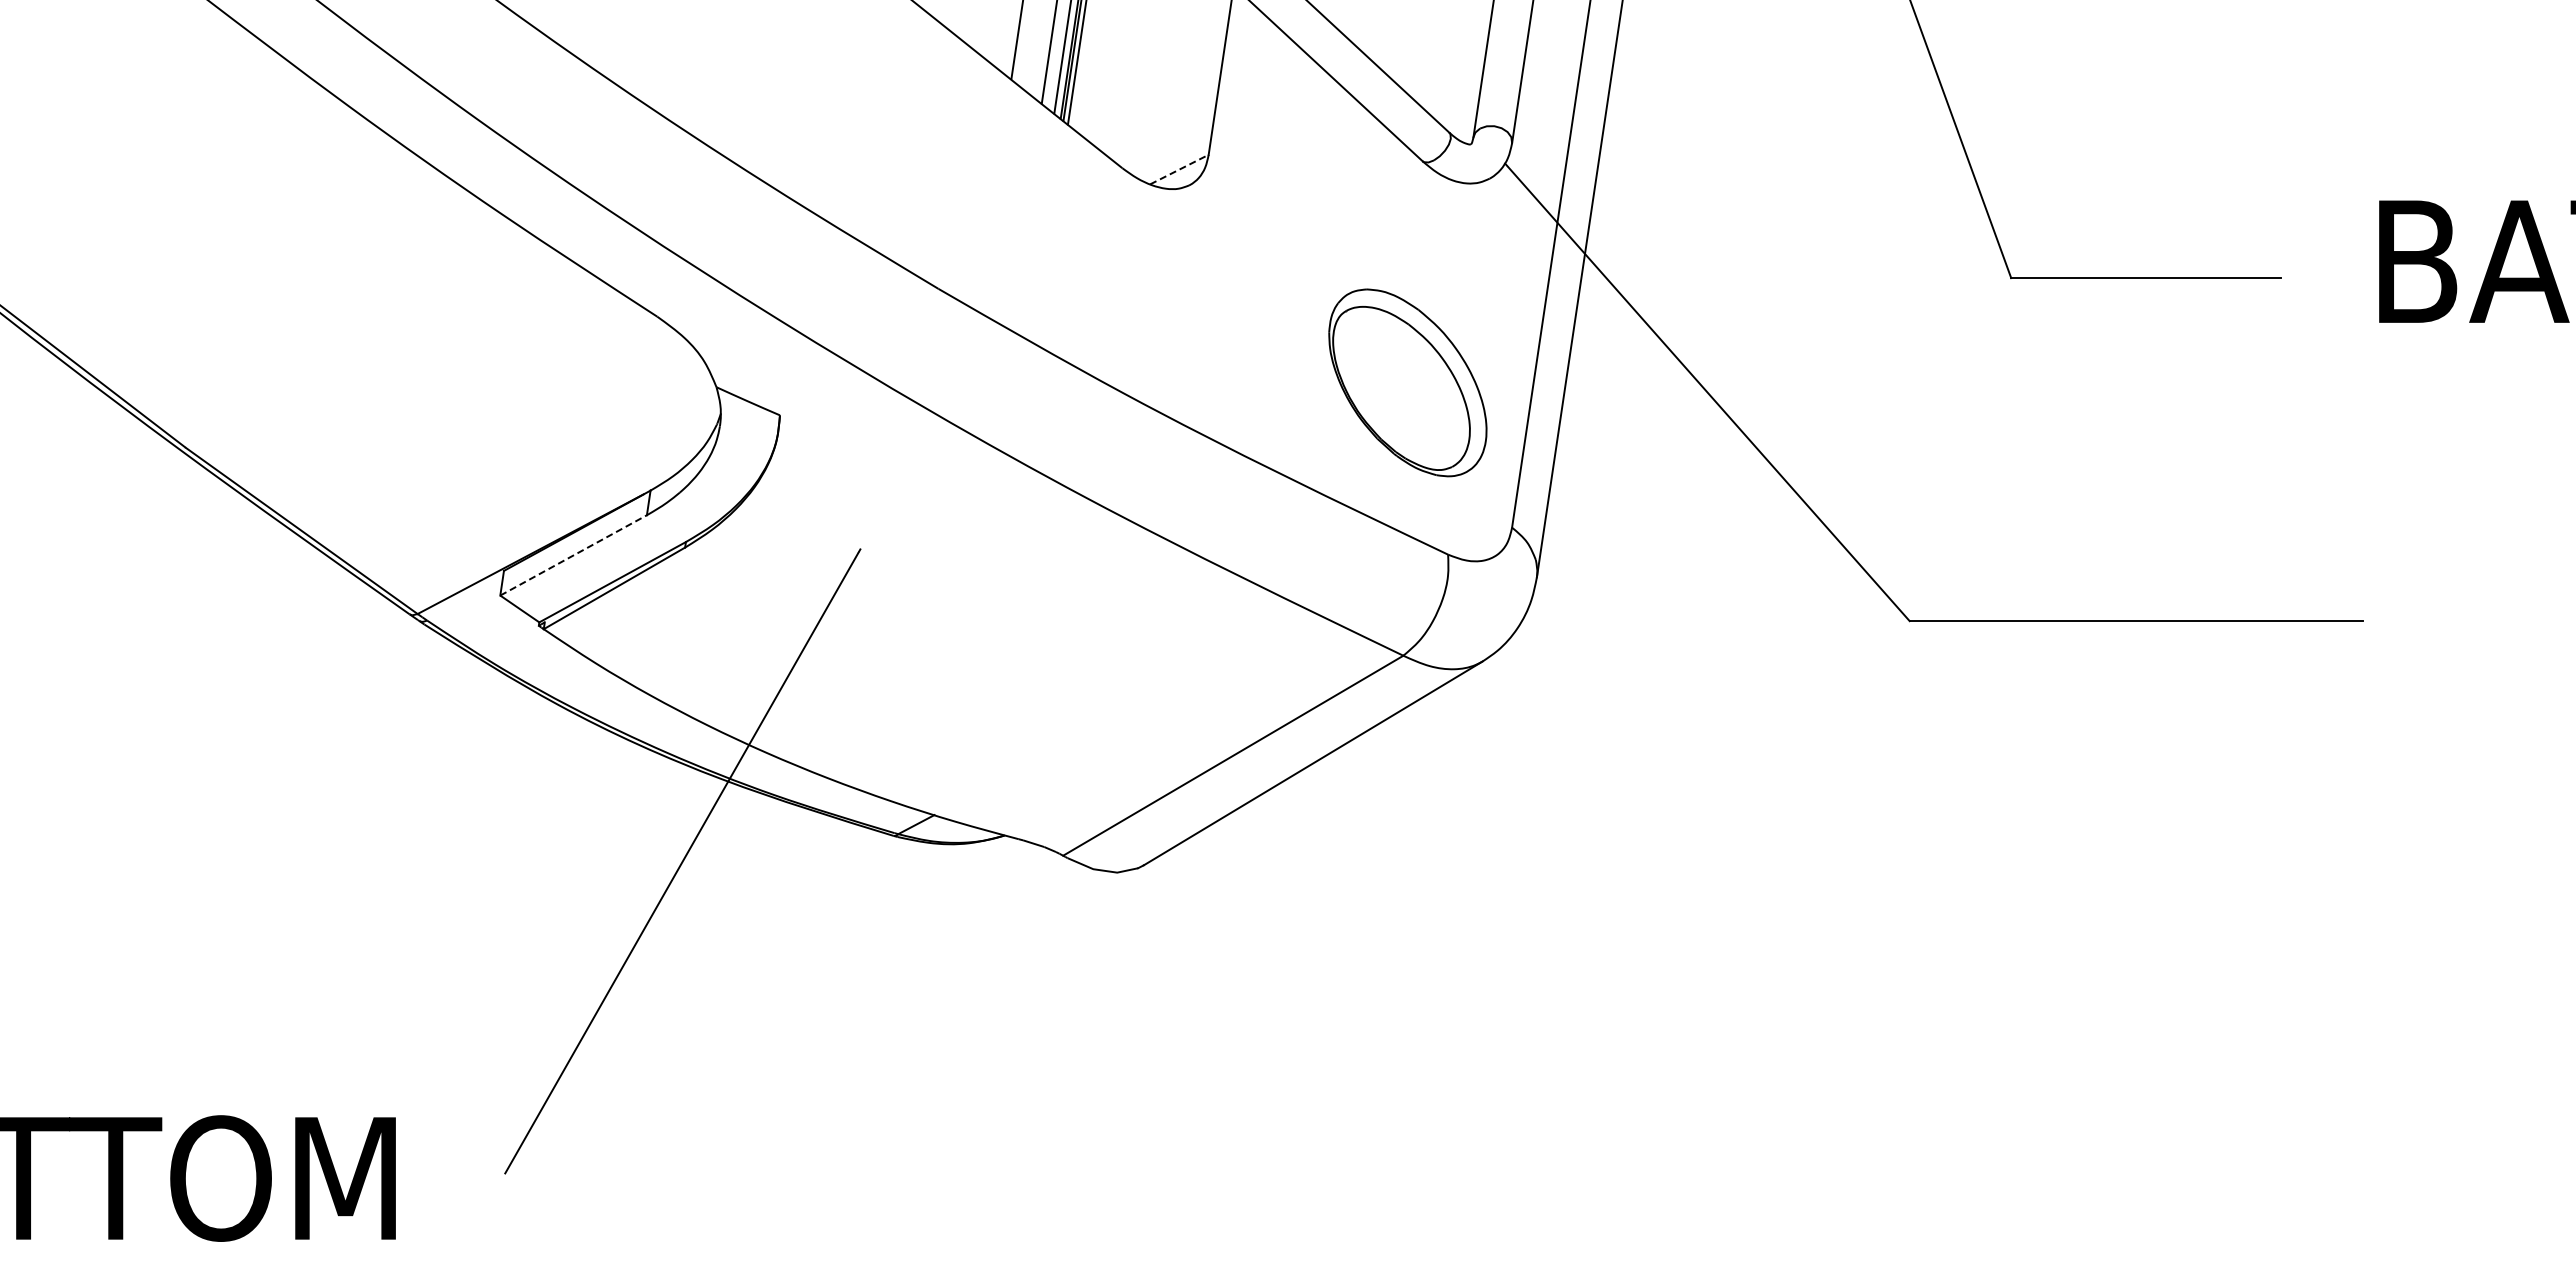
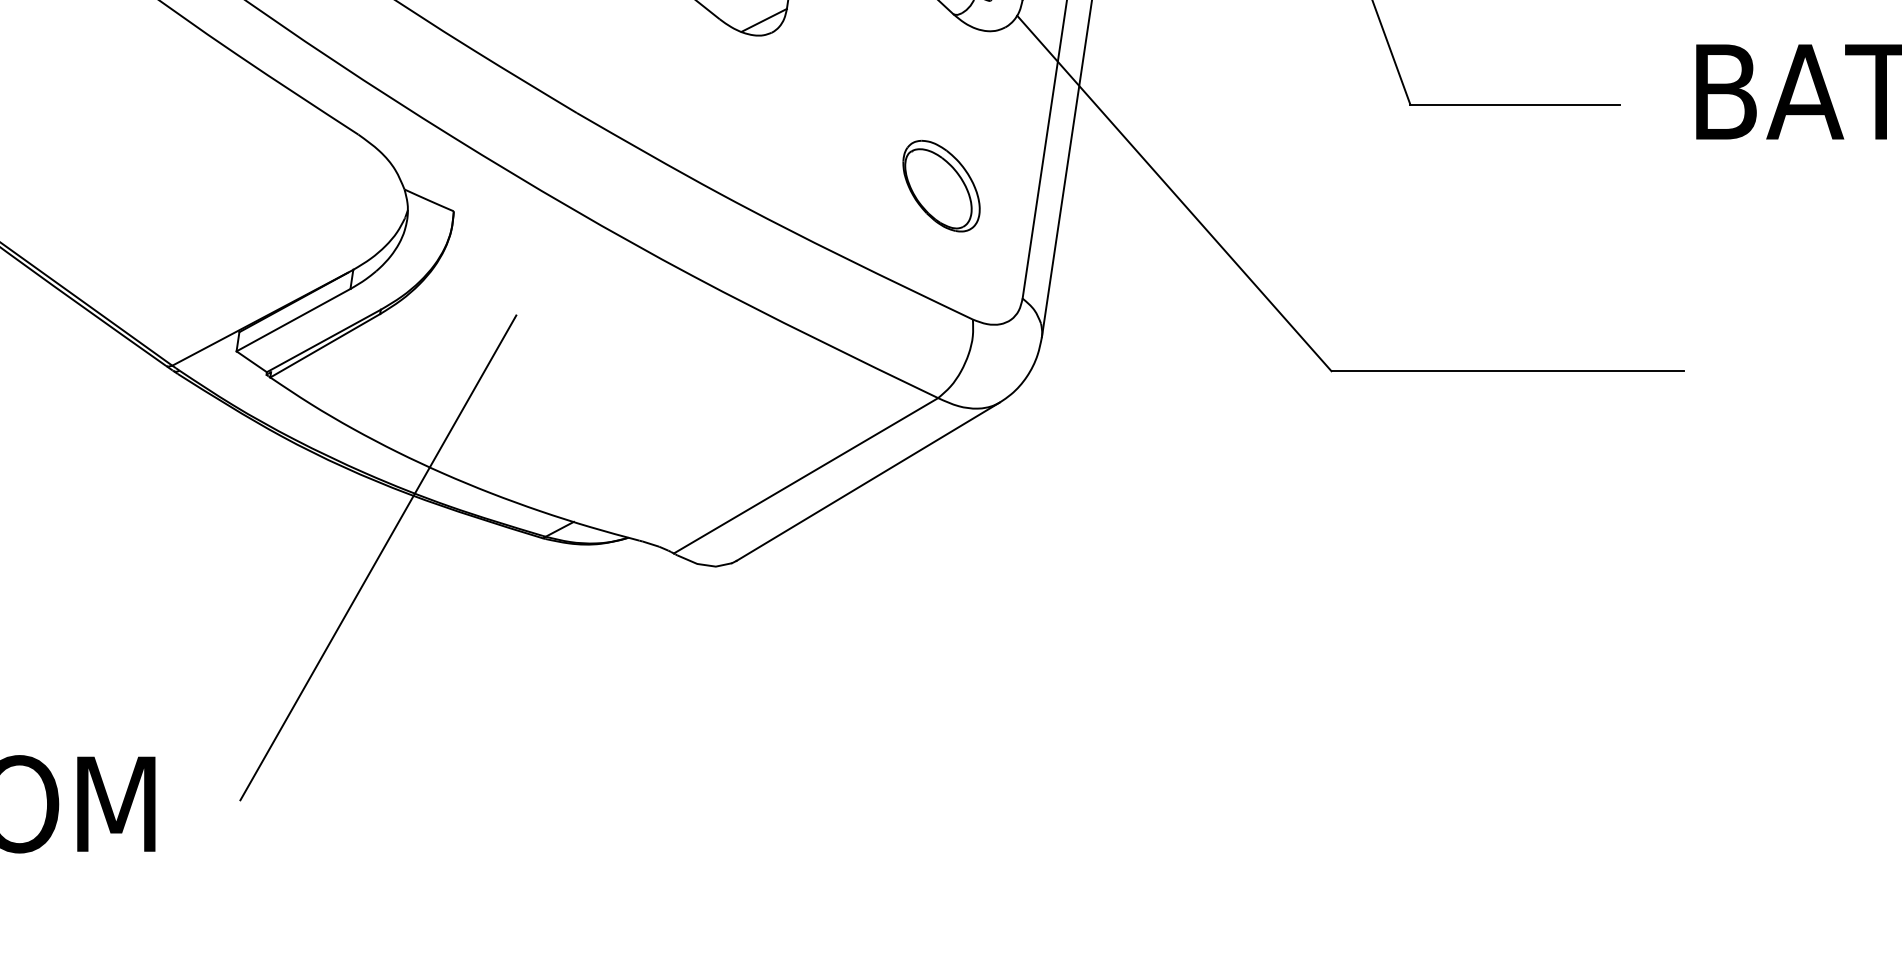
line: (1179, 169) -> (764, 20), dashed -> solid
part: (1407, 382) -> (941, 185), size x0.62
line: (573, 555) -> (293, 320), dashed -> solid

